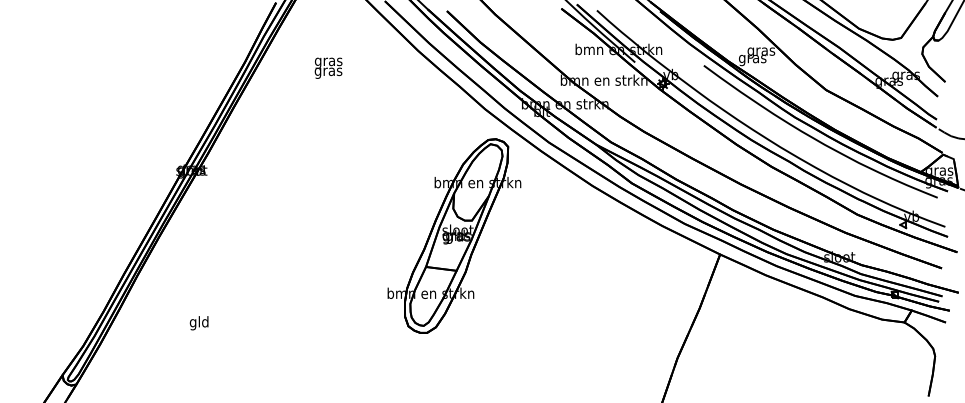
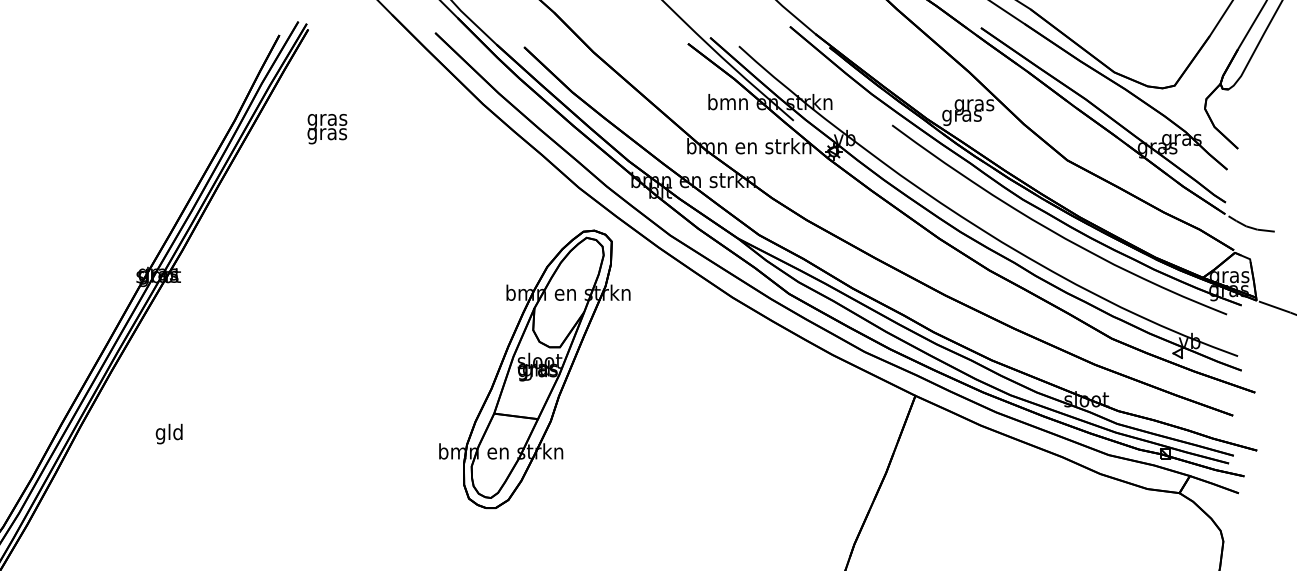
text: (328, 67) -> (327, 127), moved
text: (198, 323) -> (168, 434), moved

